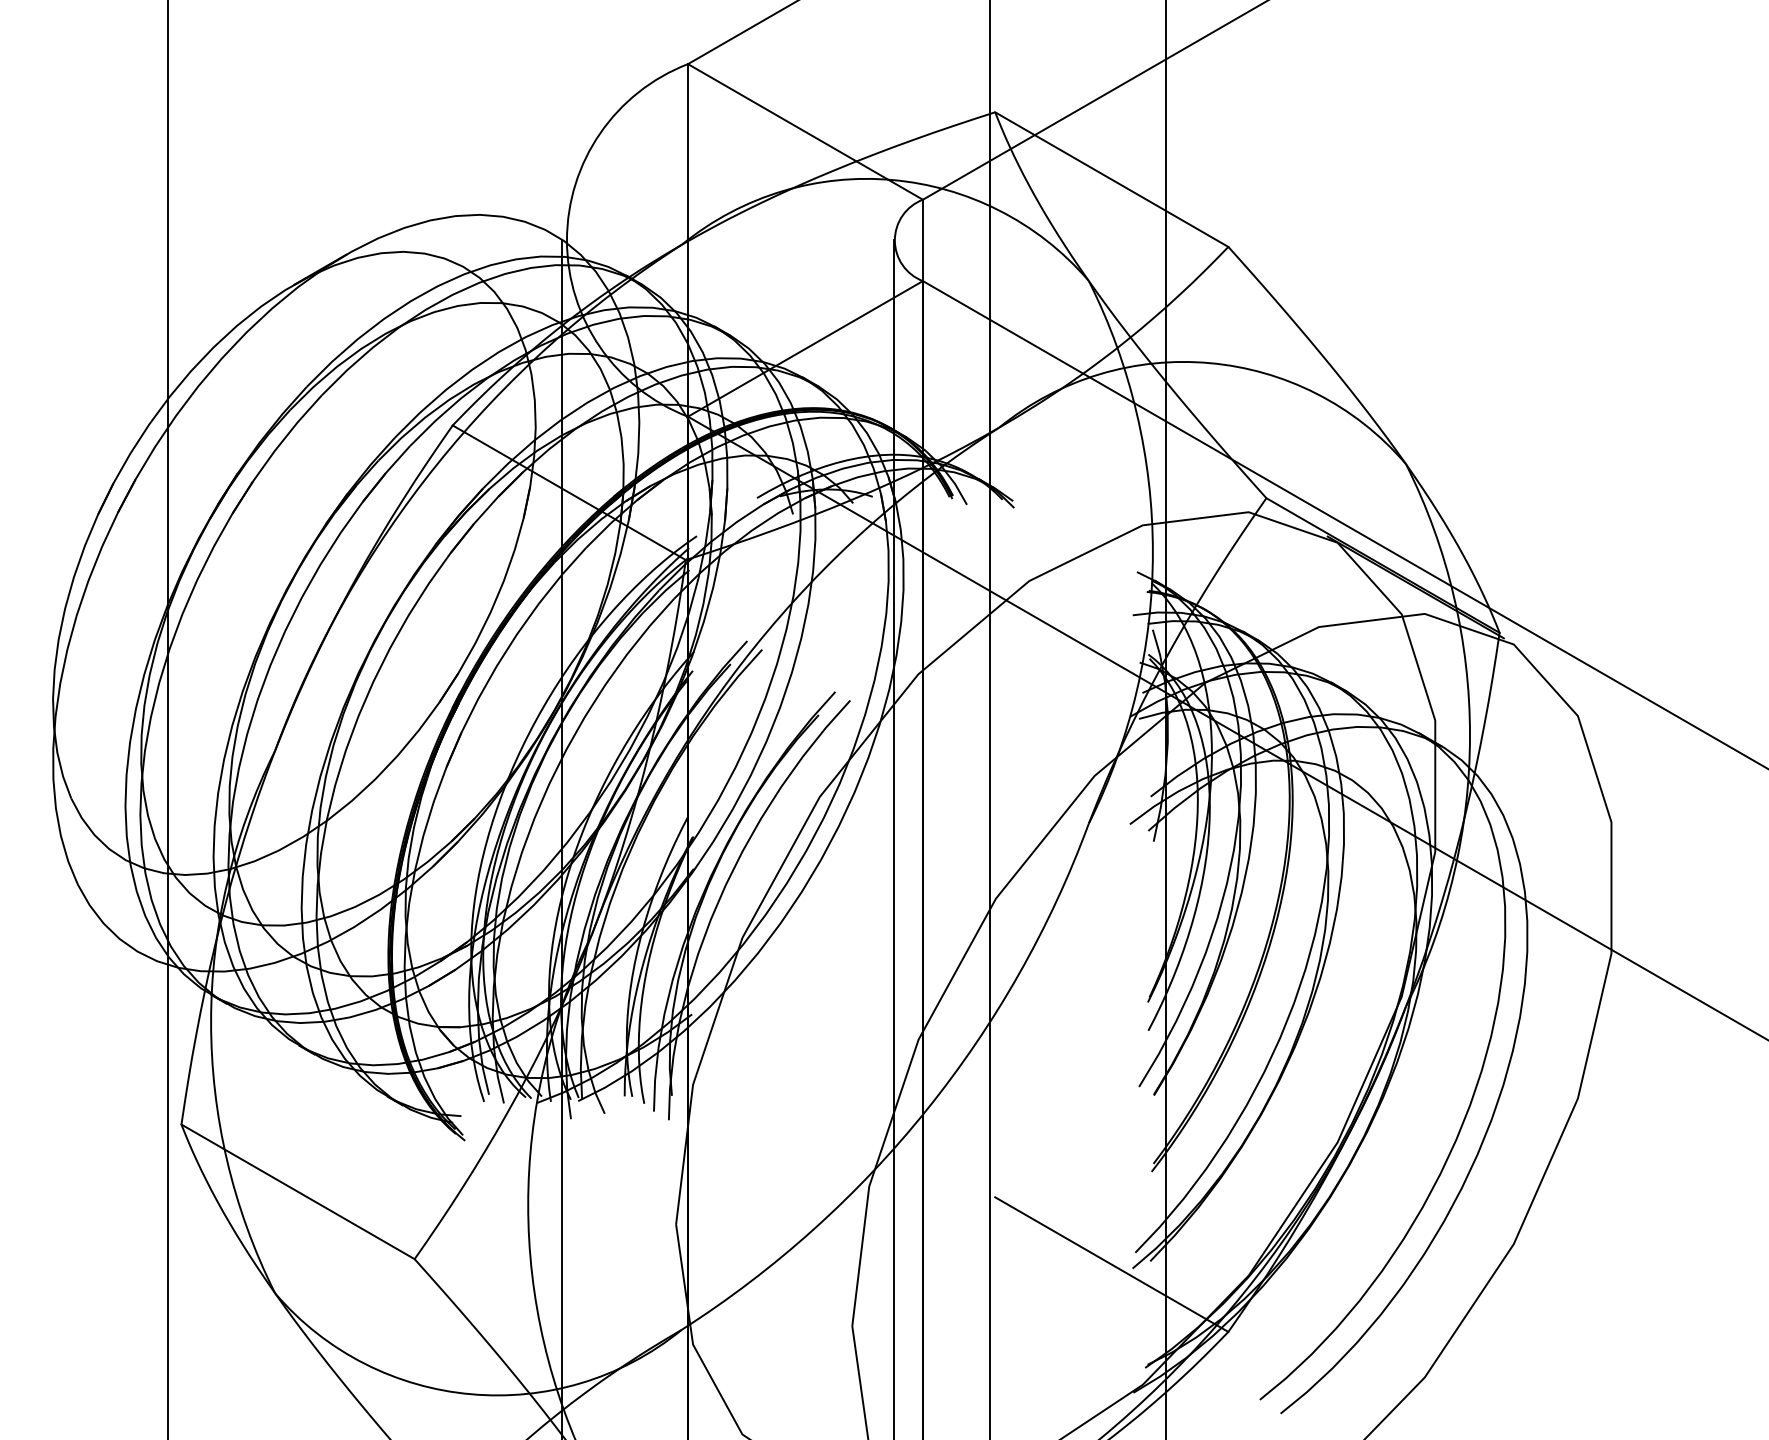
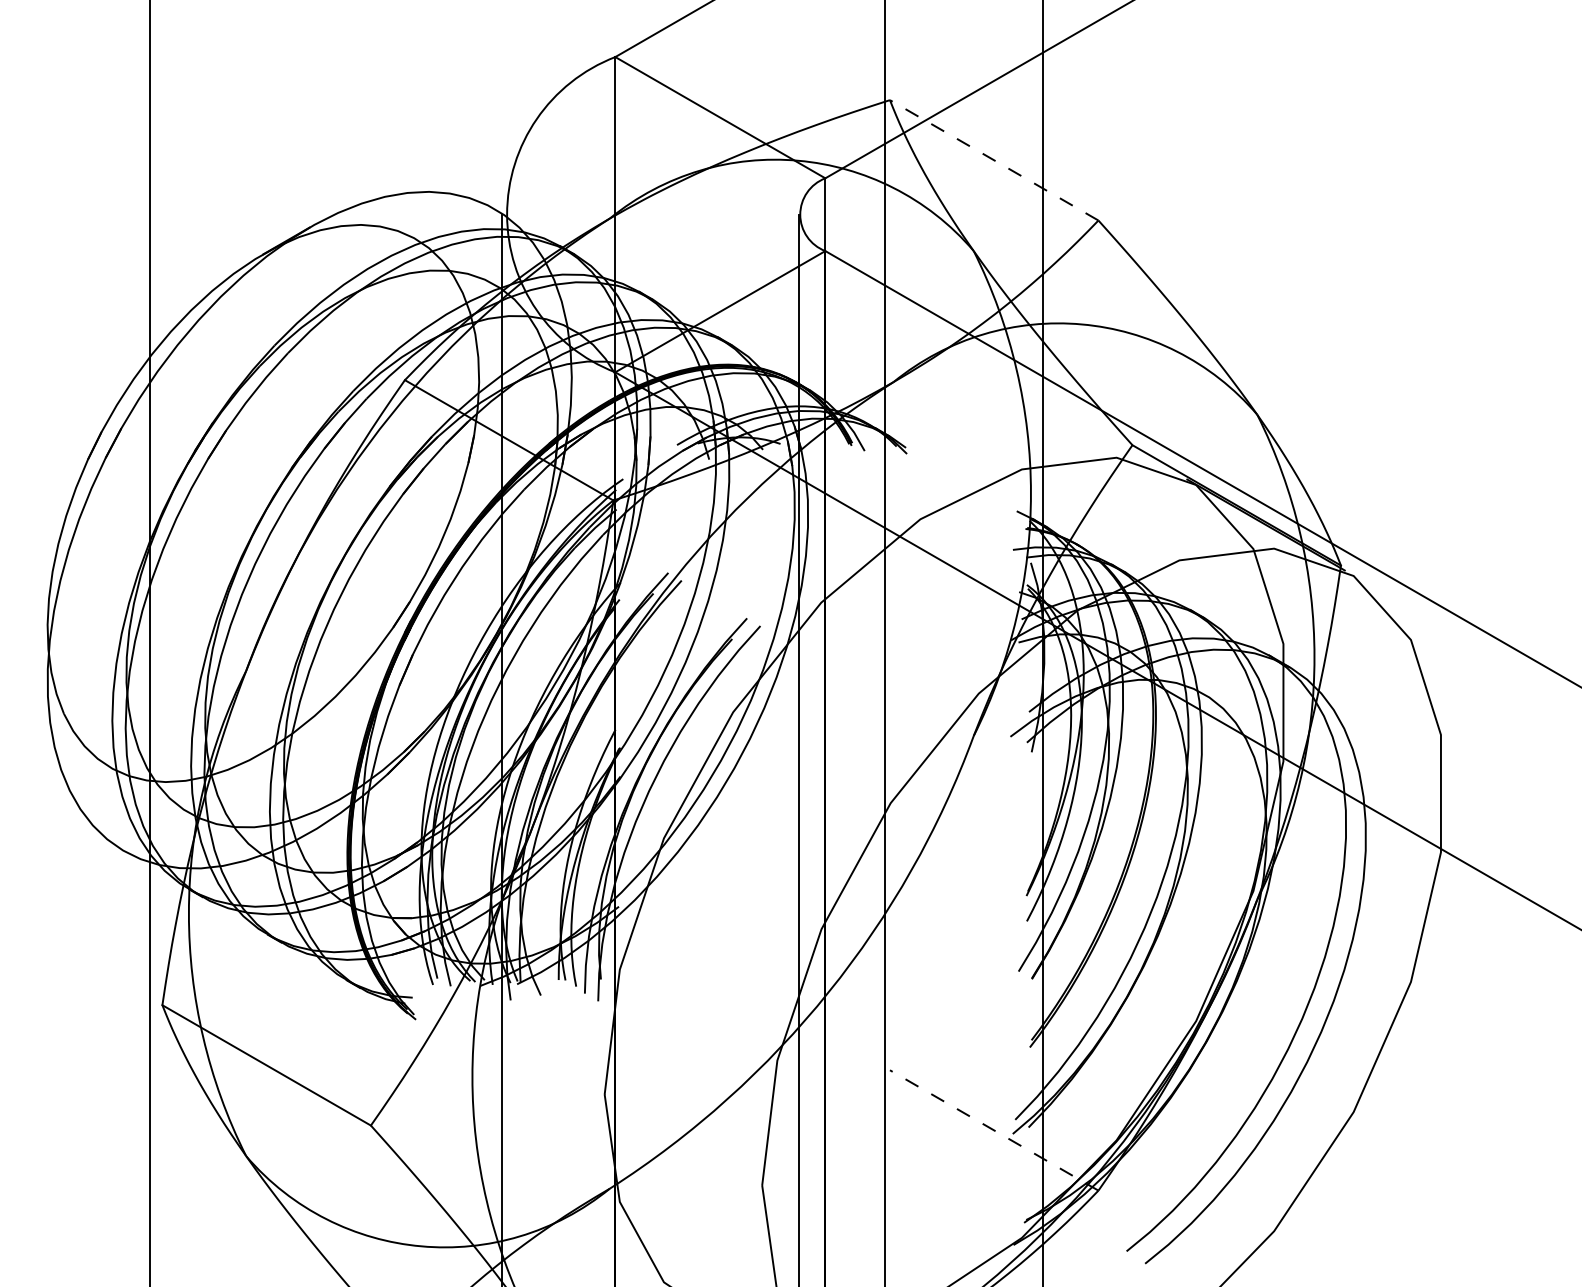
line: (1111, 179) -> (993, 160), solid -> dashed
line: (1111, 1264) -> (993, 1130), solid -> dashed

